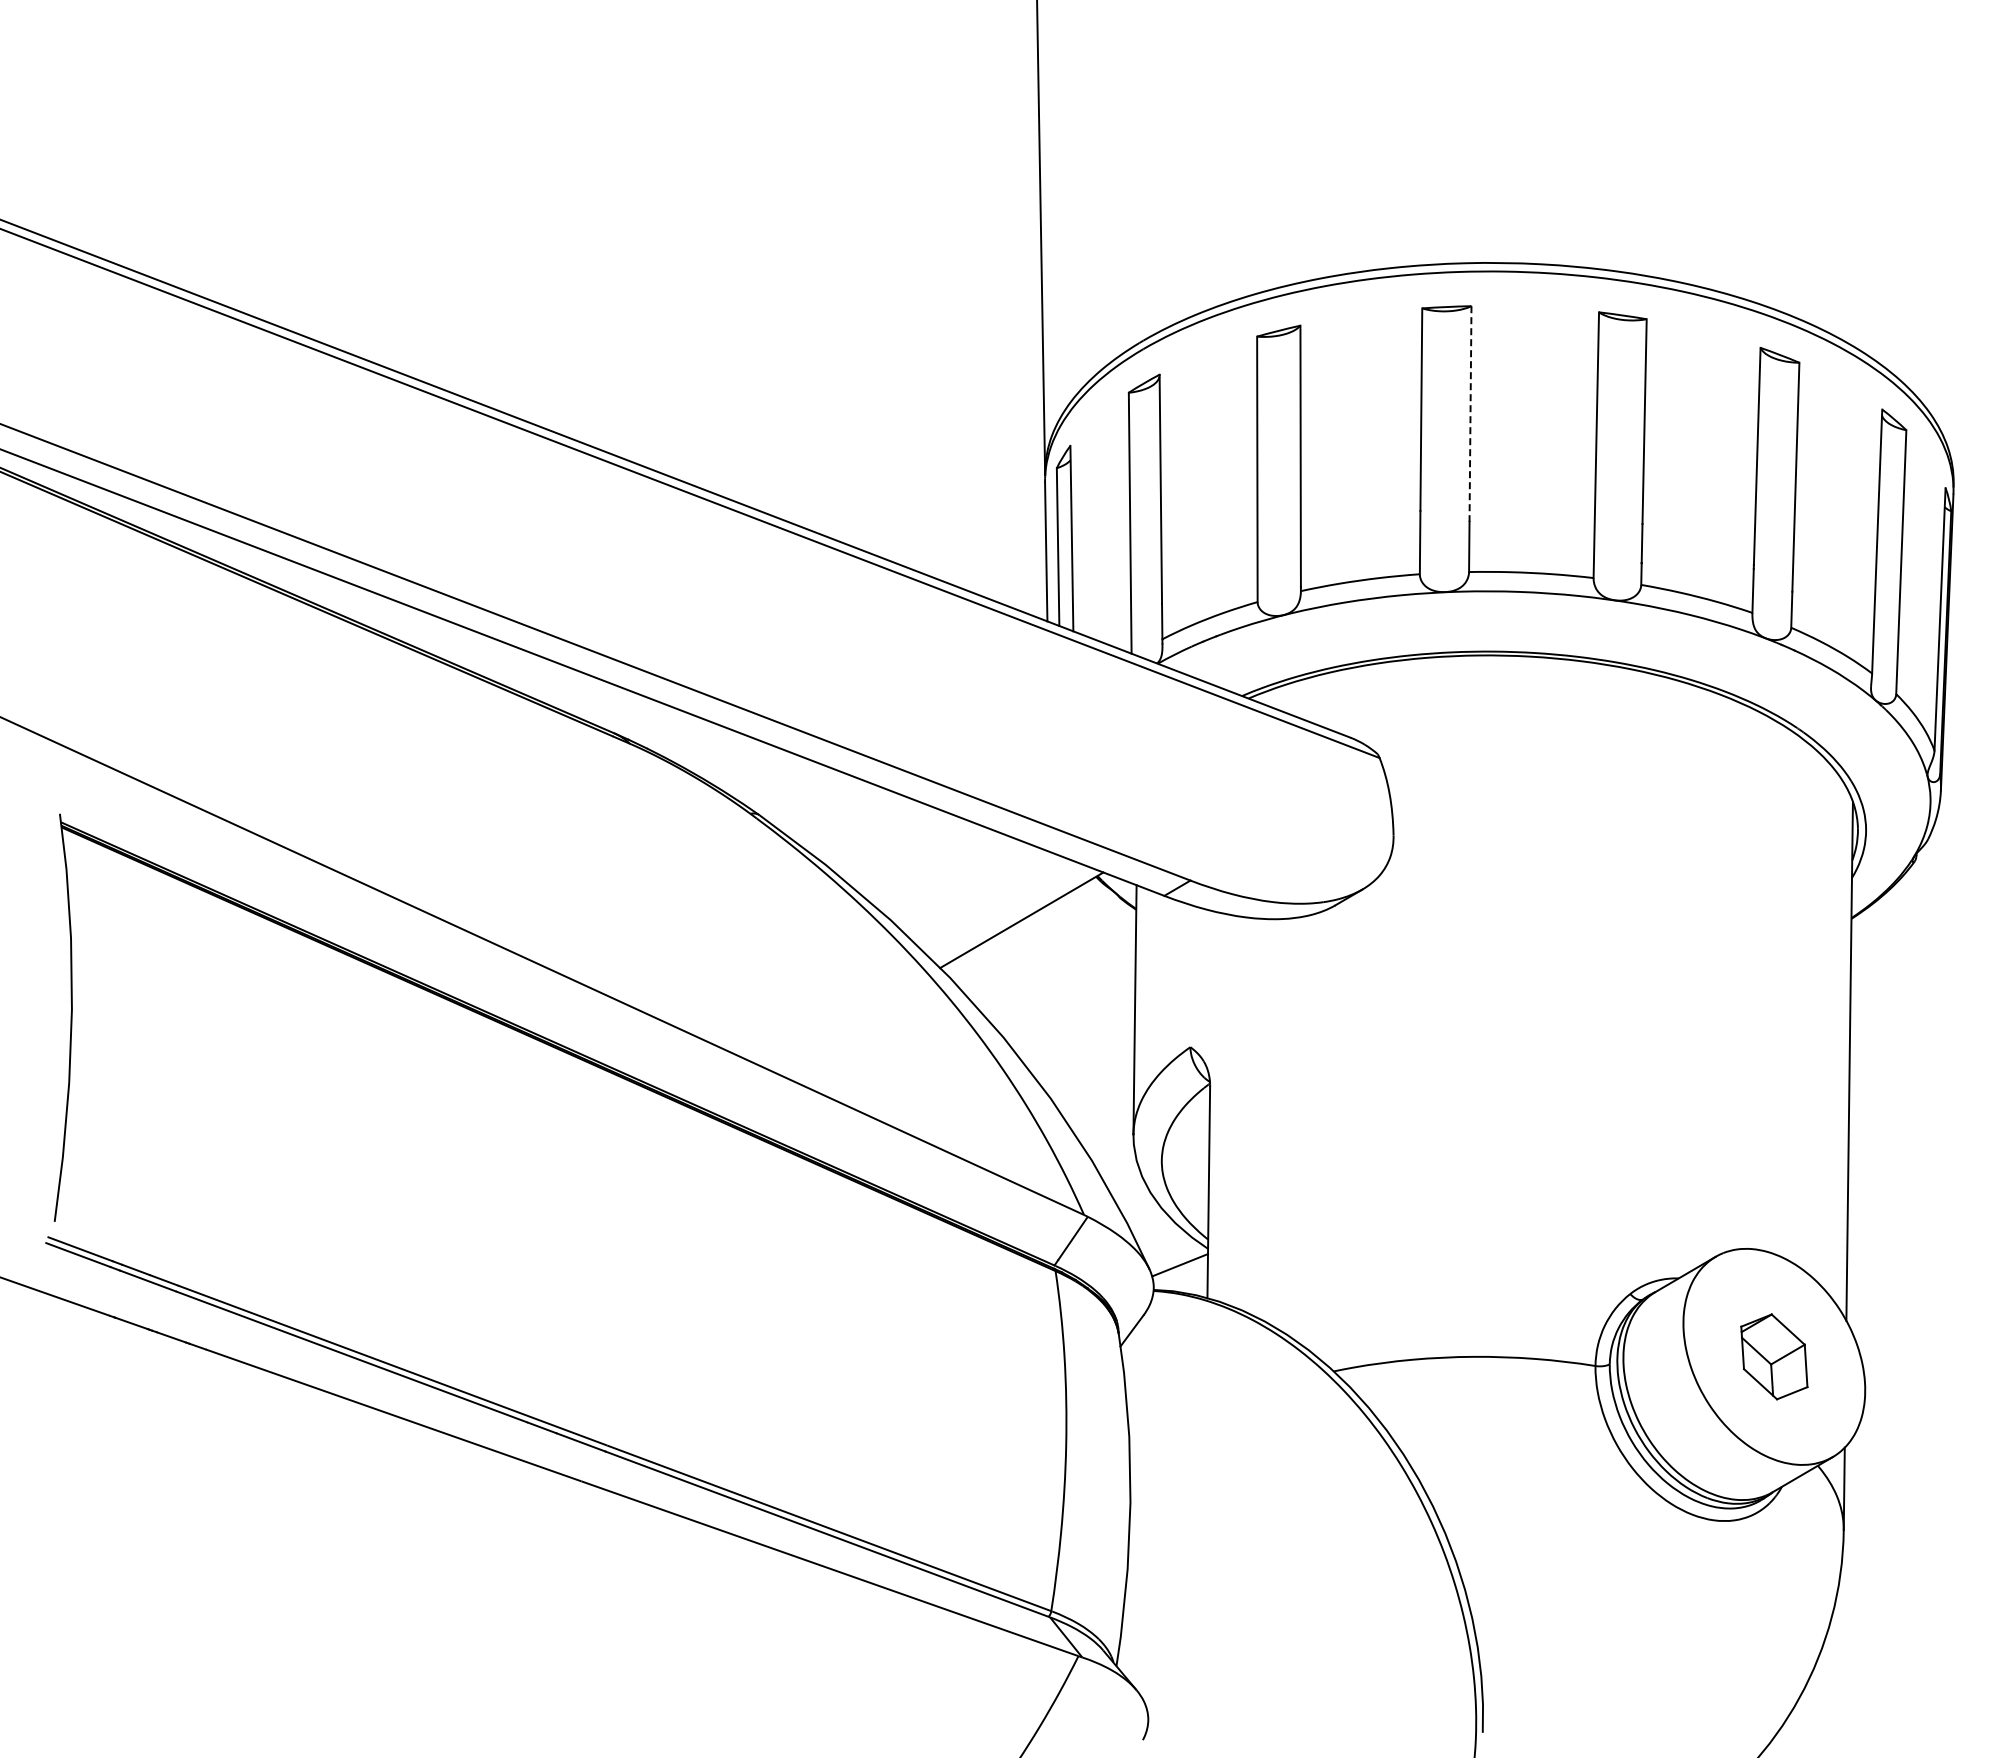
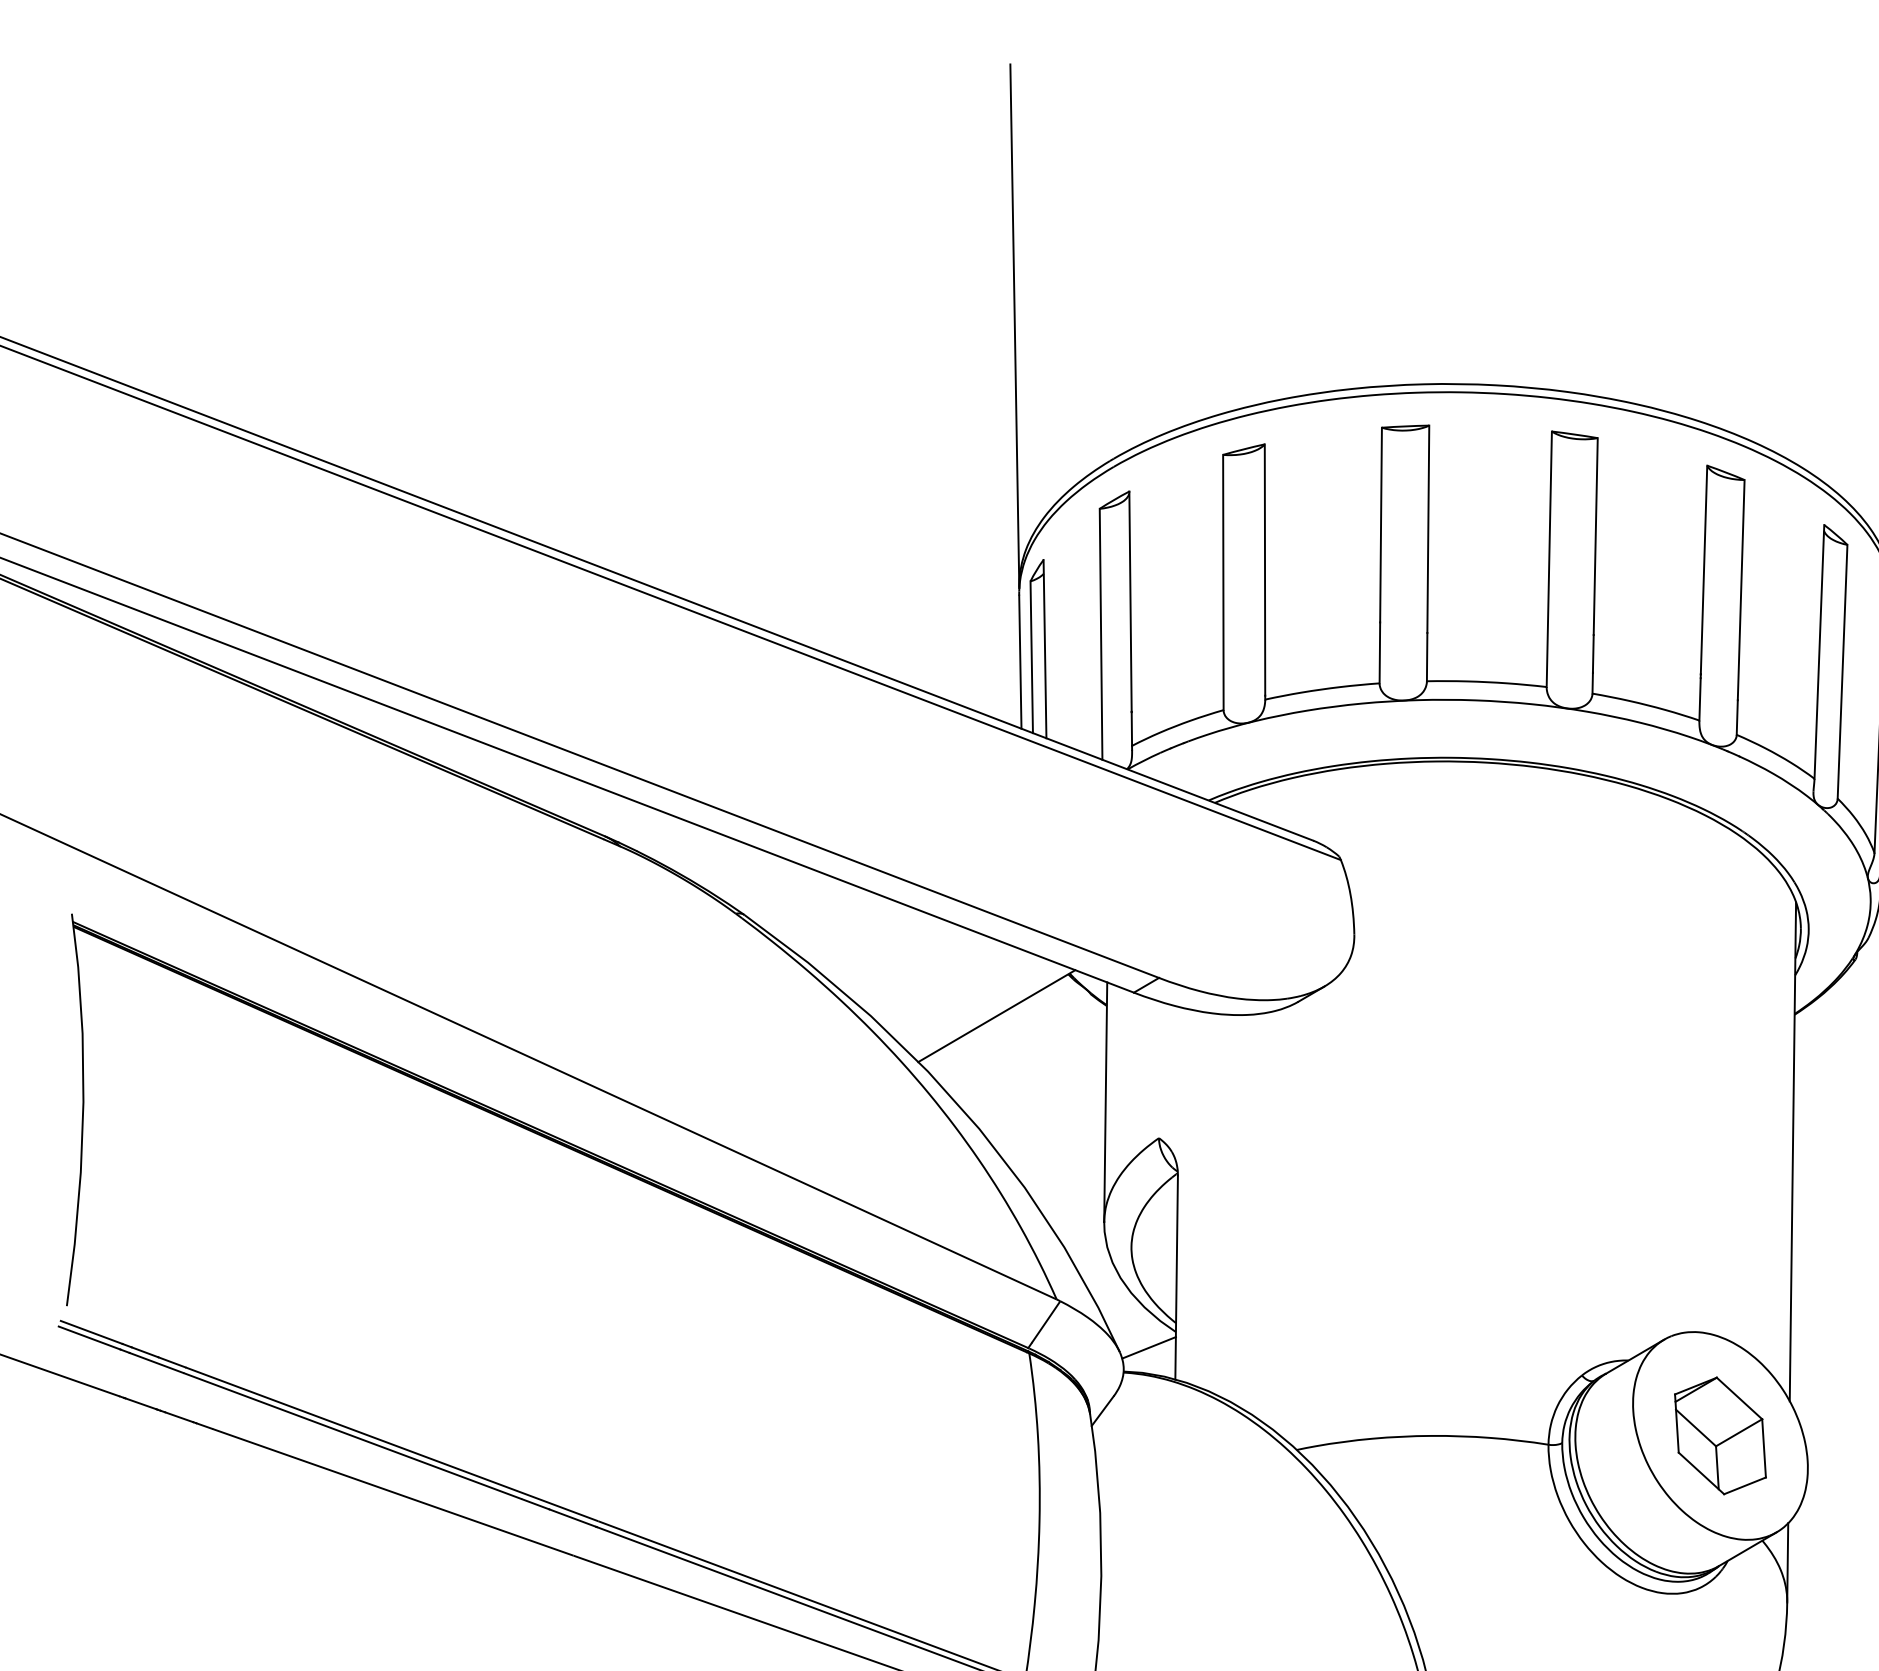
line: (1470, 414) -> (1428, 529), dashed -> solid
part: (1774, 1356) -> (1720, 1435), size x1.43

